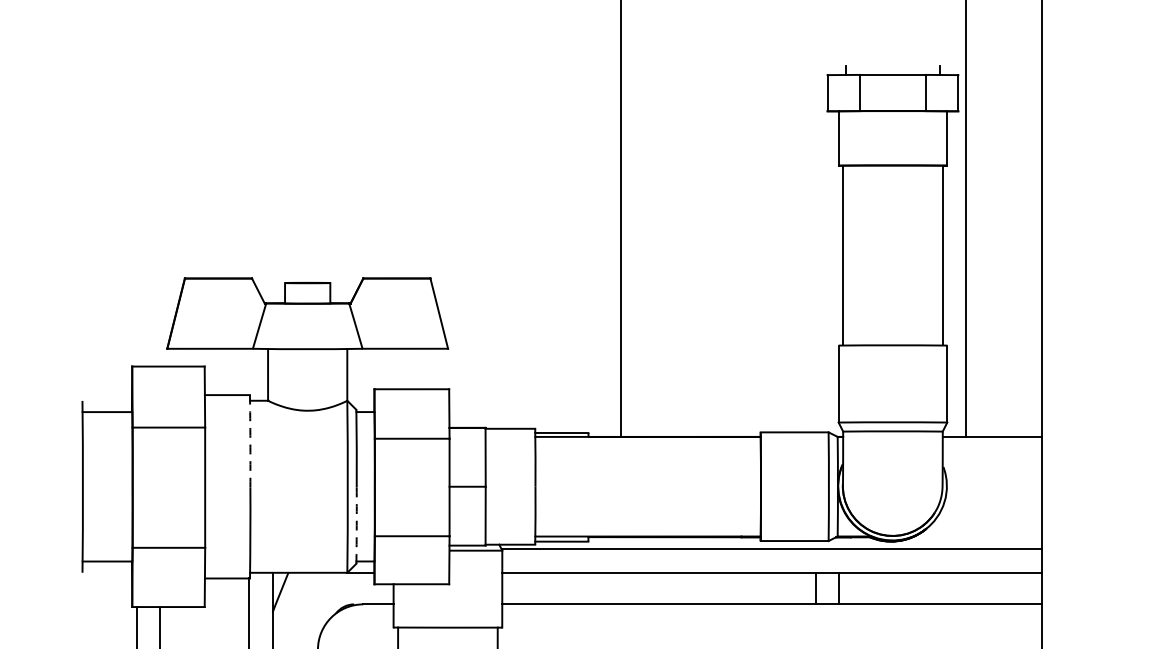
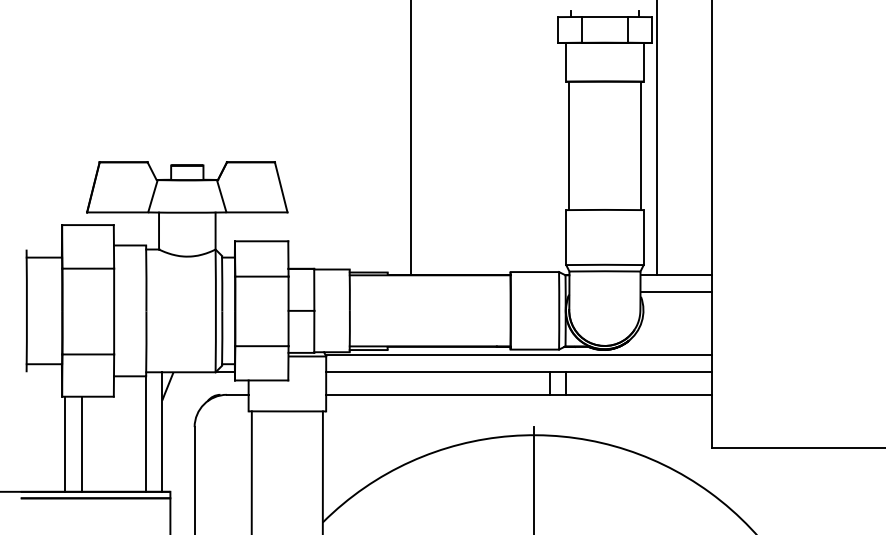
arc: (250, 441) -> (146, 278), dashed -> solid
line: (991, 461) -> (675, 292), added
arc: (357, 525) -> (222, 338), dashed -> solid

